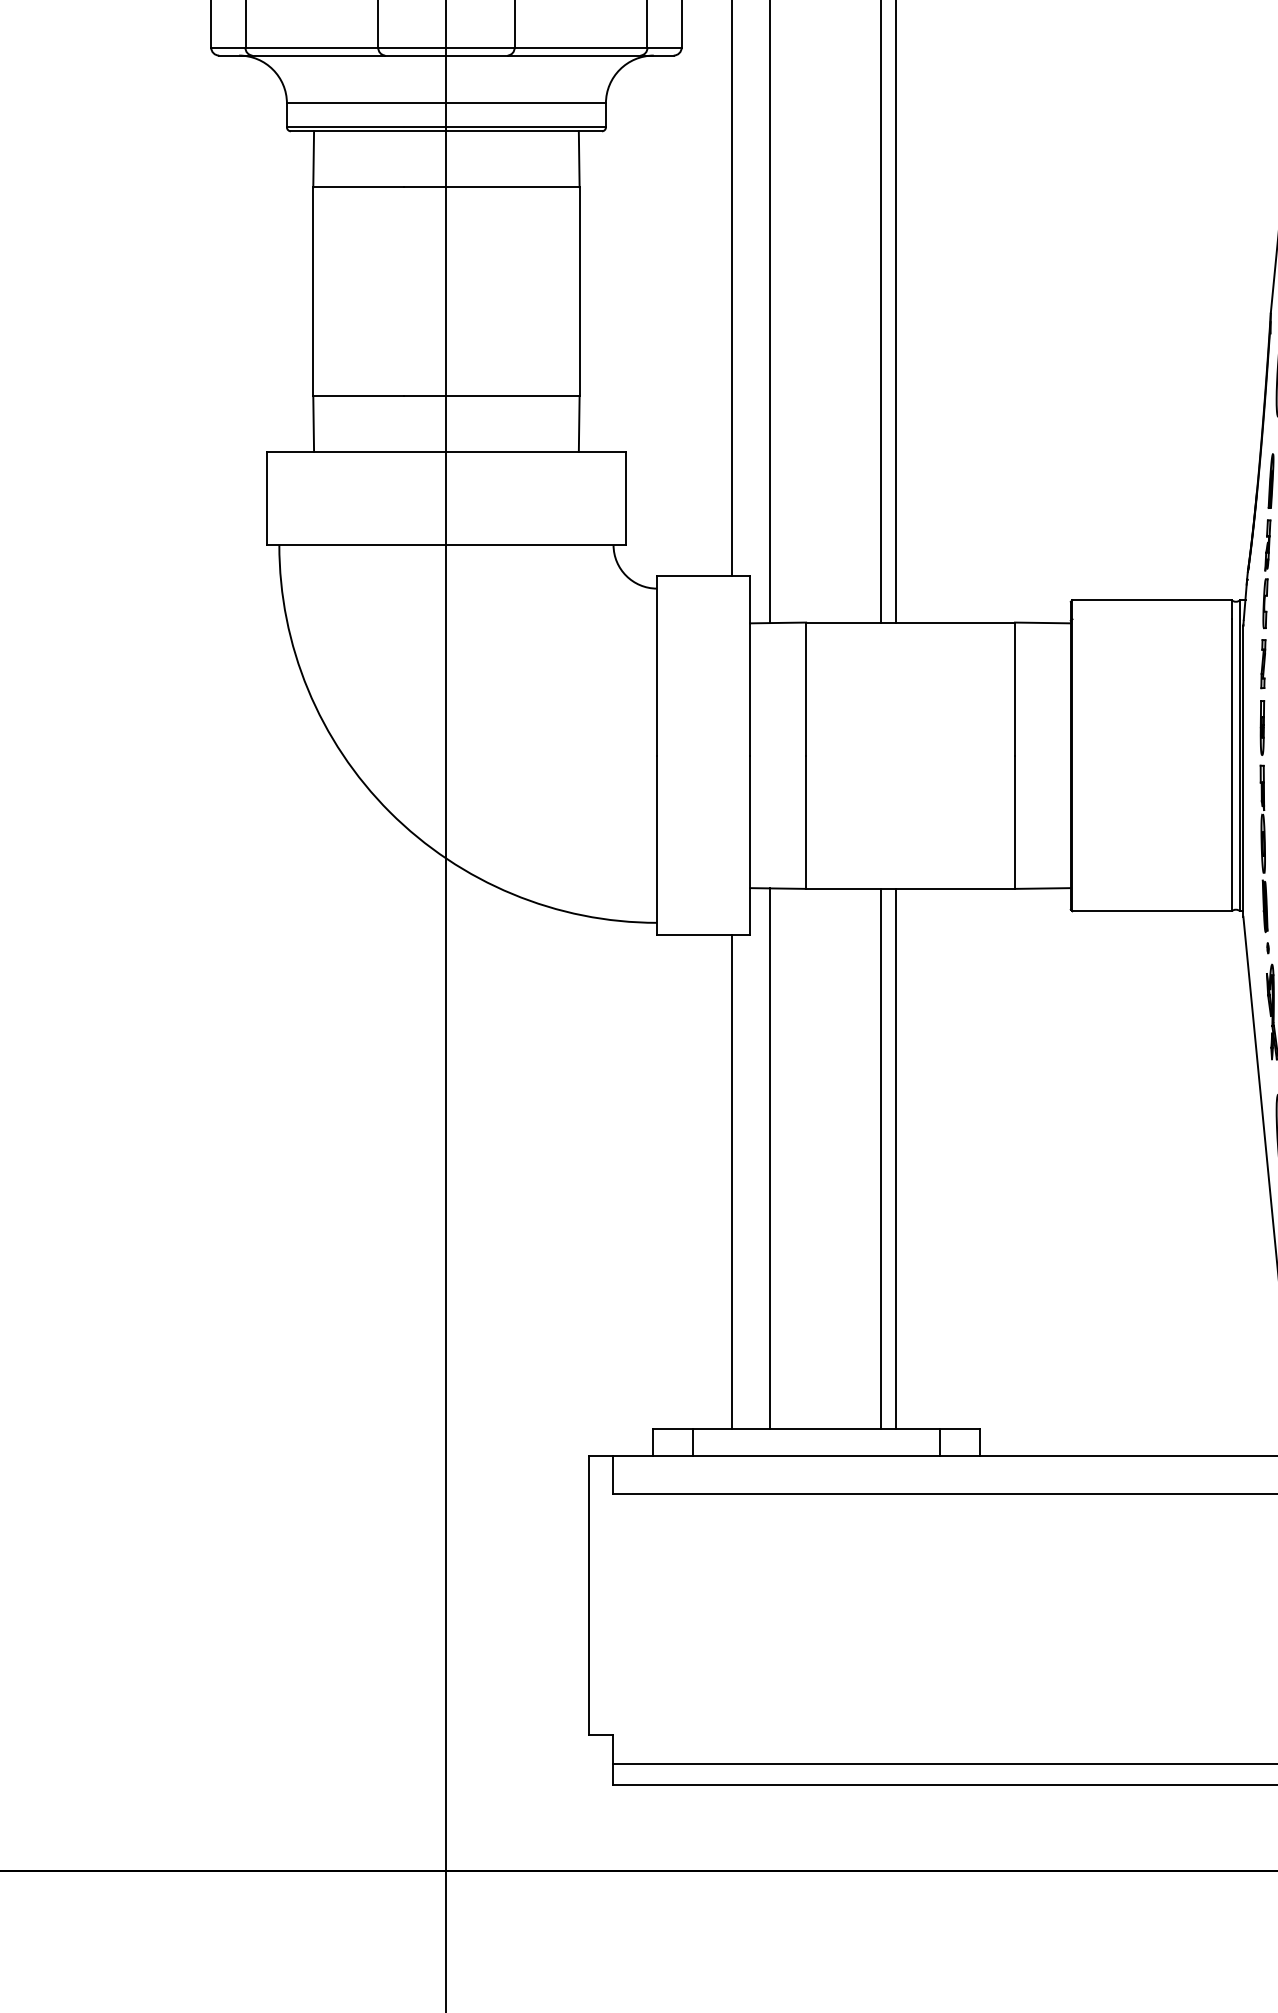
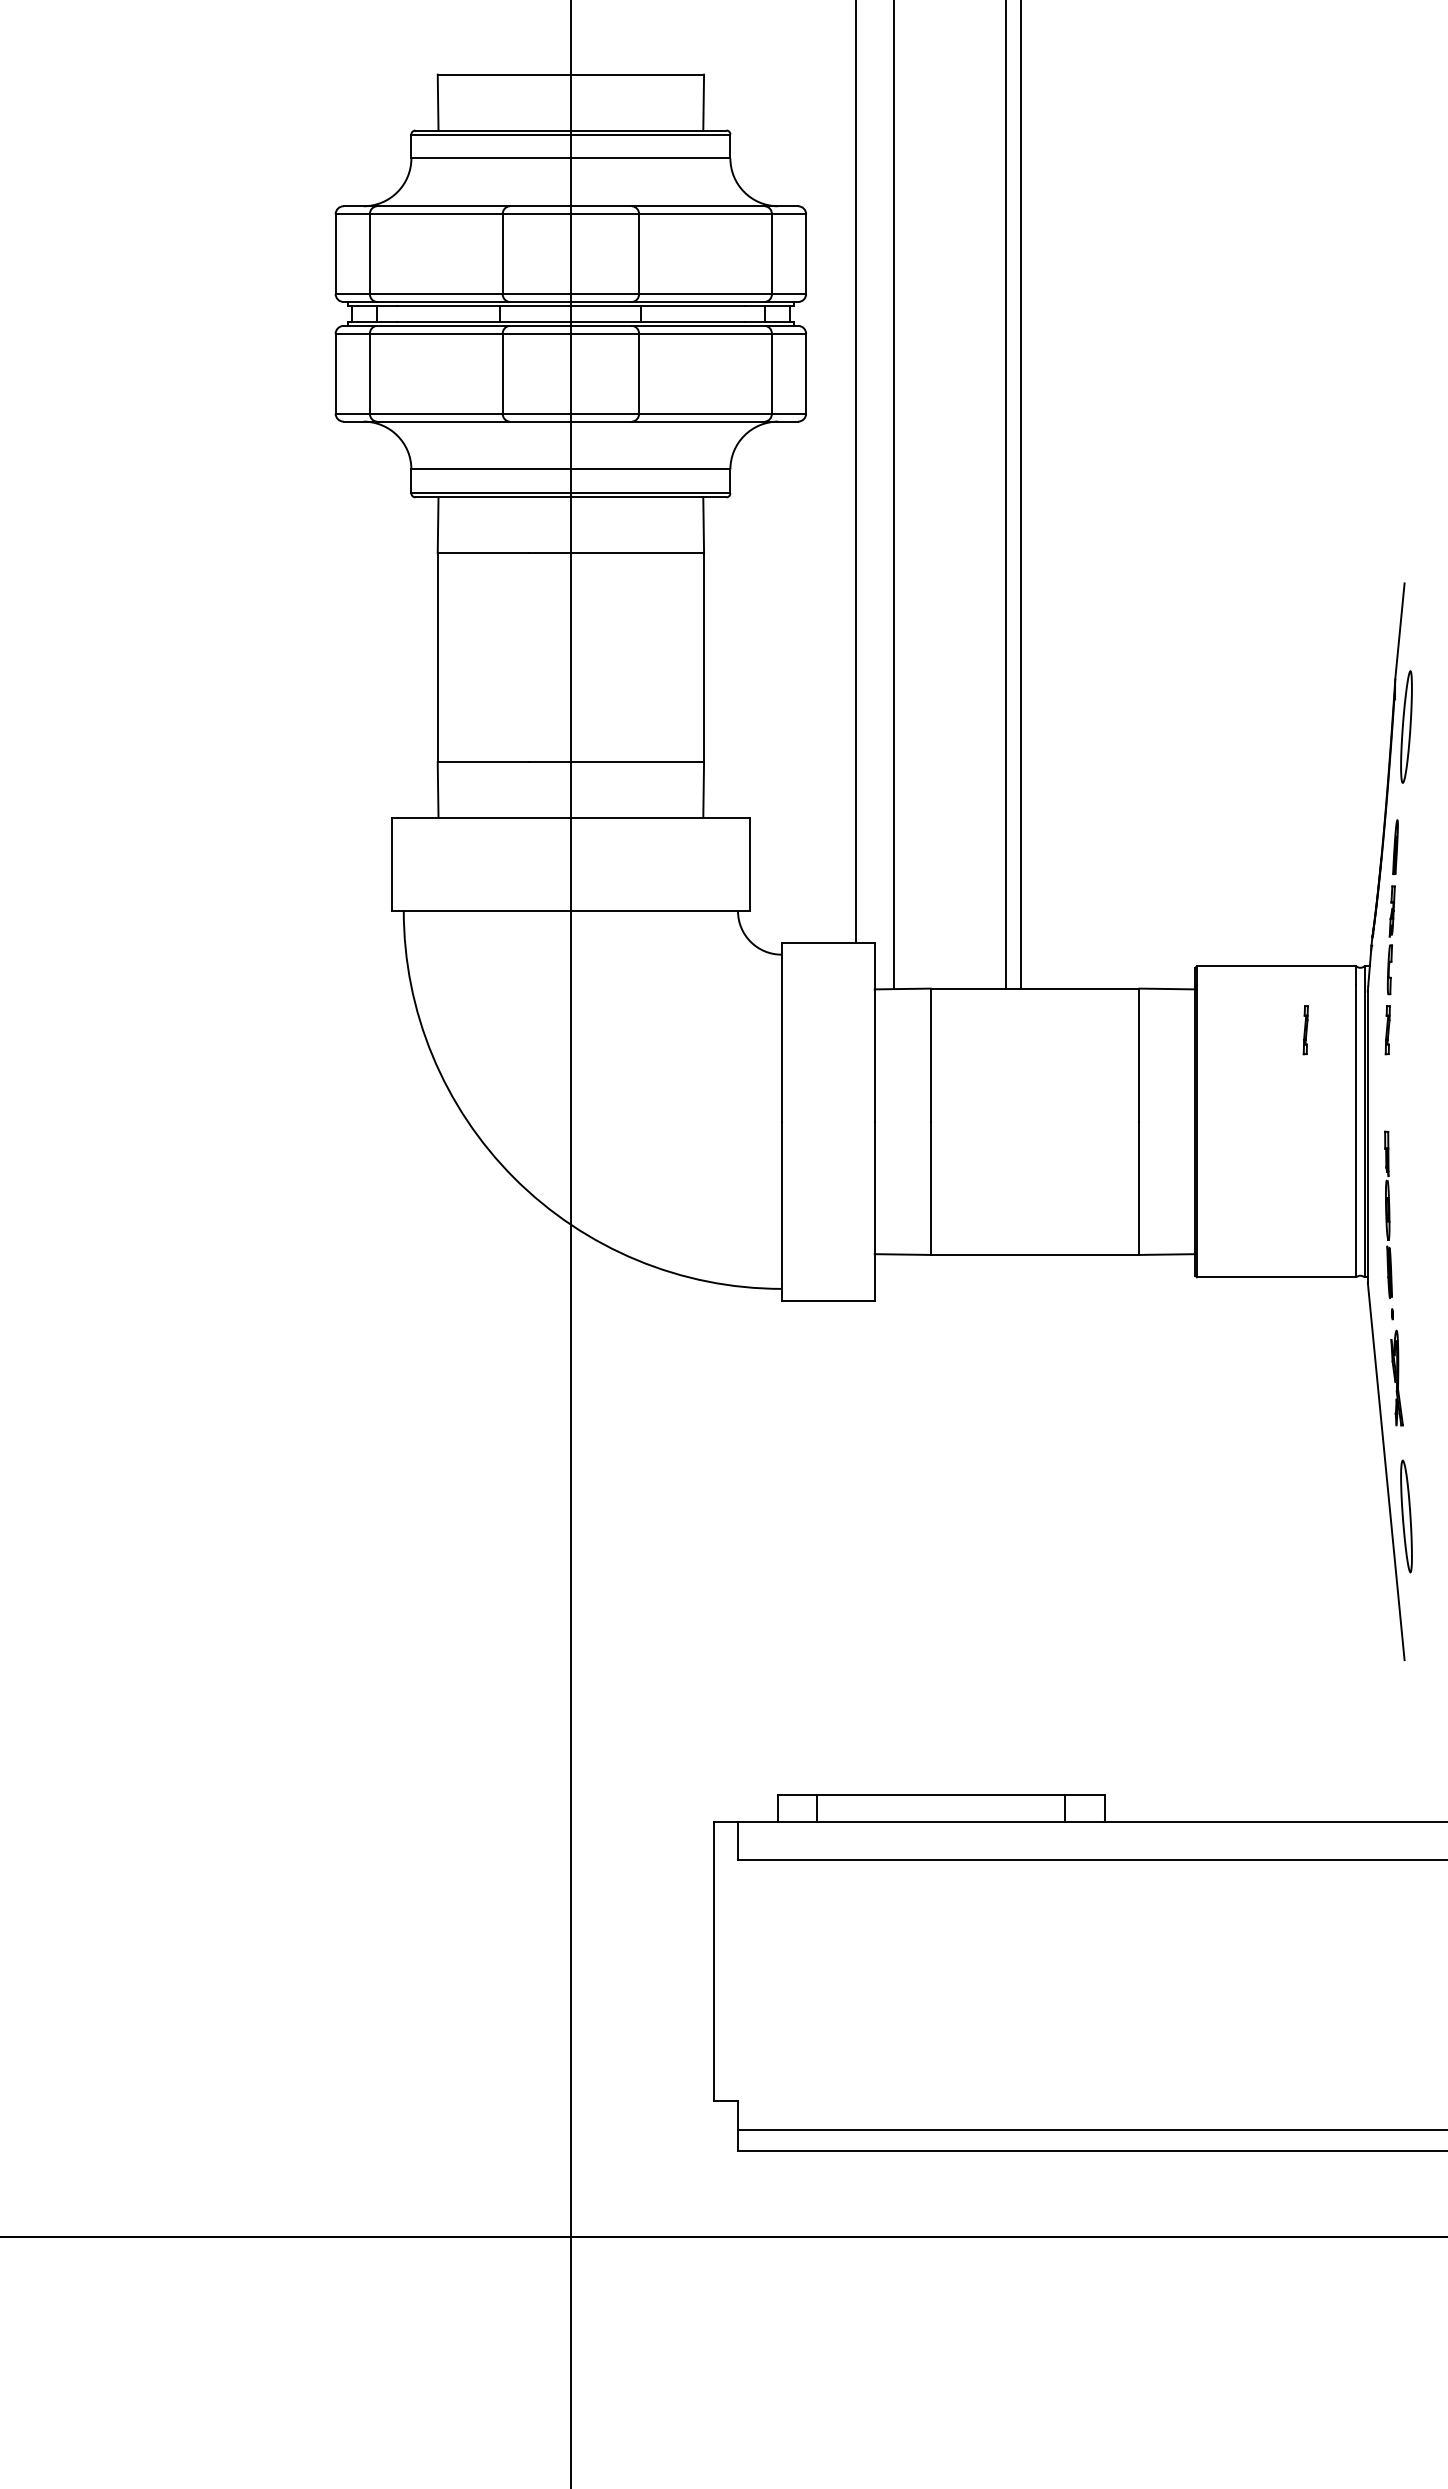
part: (1181, 664) -> (1305, 1030), added
part: (1262, 727) -> (1386, 1093), removed
line: (770, 1158) -> (894, 1524), removed
line: (881, 1158) -> (1005, 1524), removed
line: (896, 1158) -> (1020, 1524), removed
line: (732, 1182) -> (856, 1548), removed

